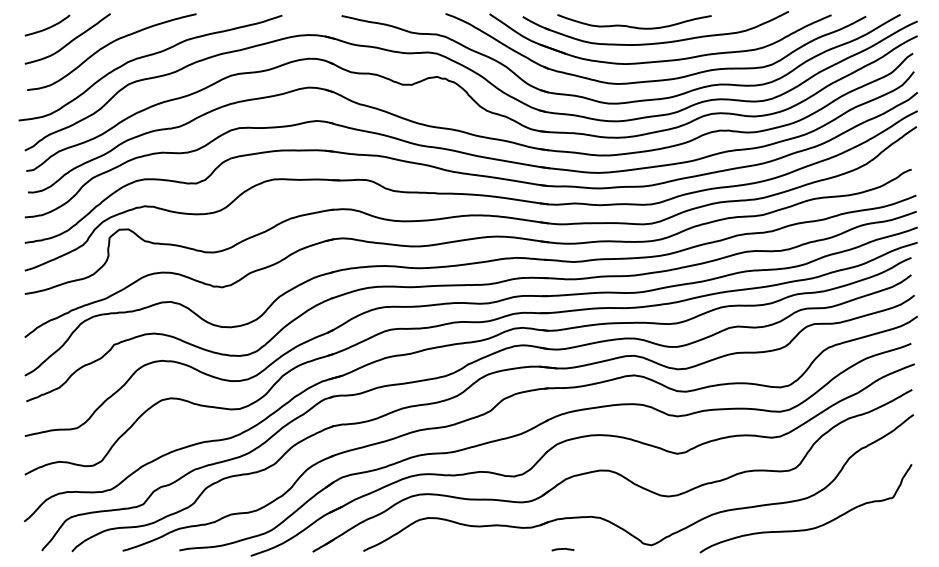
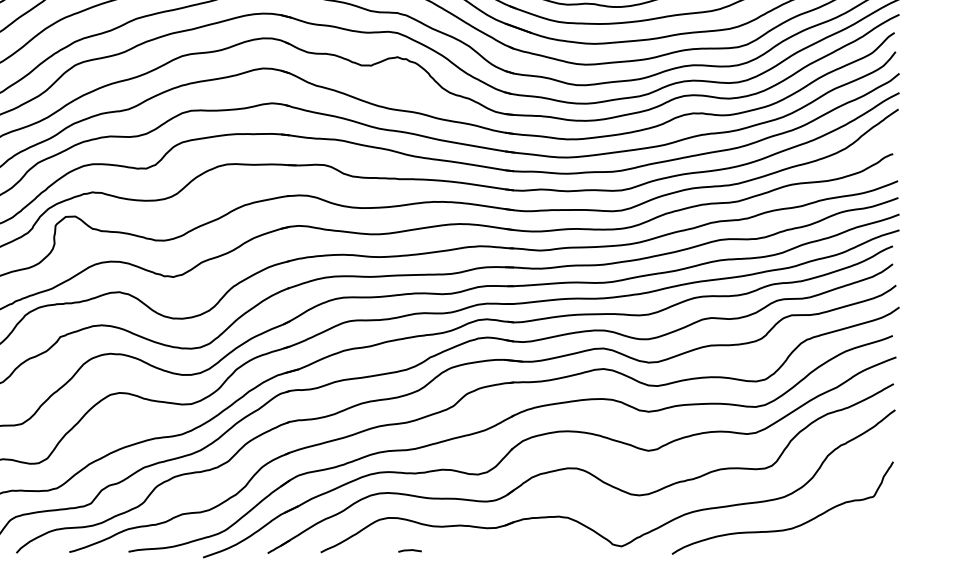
line: (562, 549) -> (409, 550), moved

